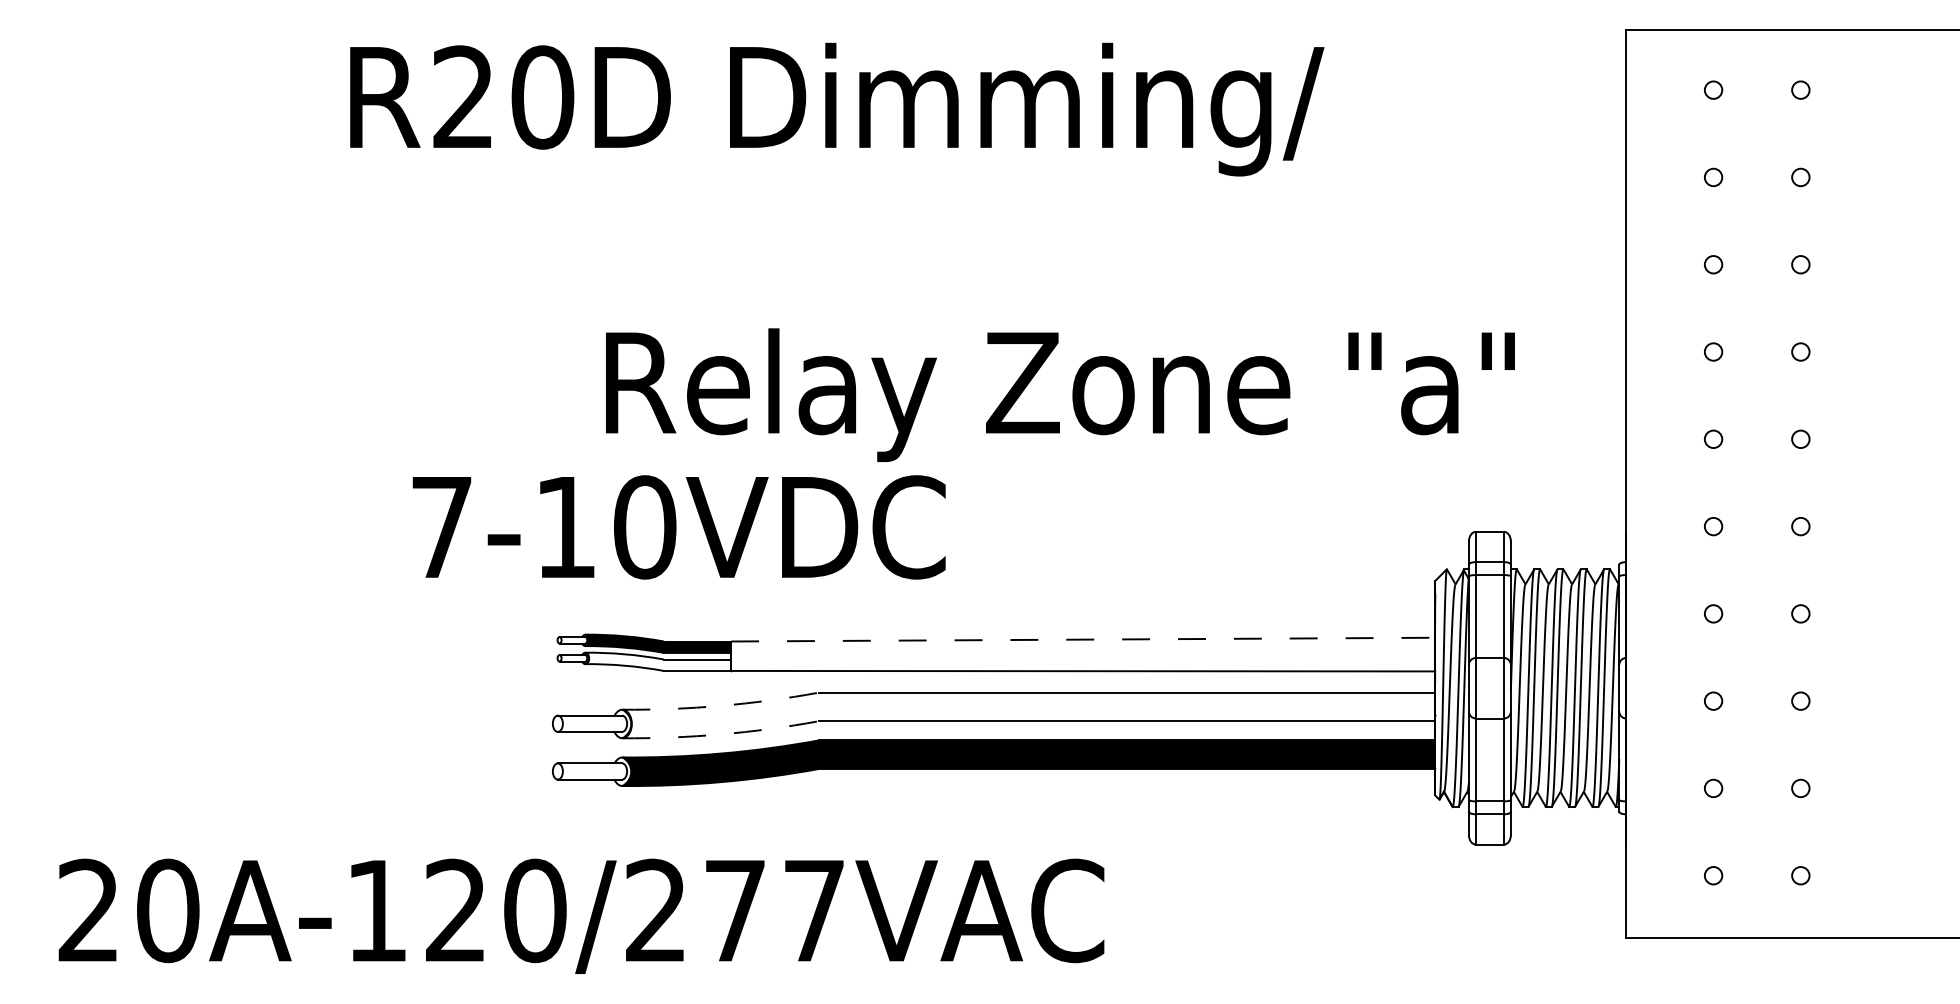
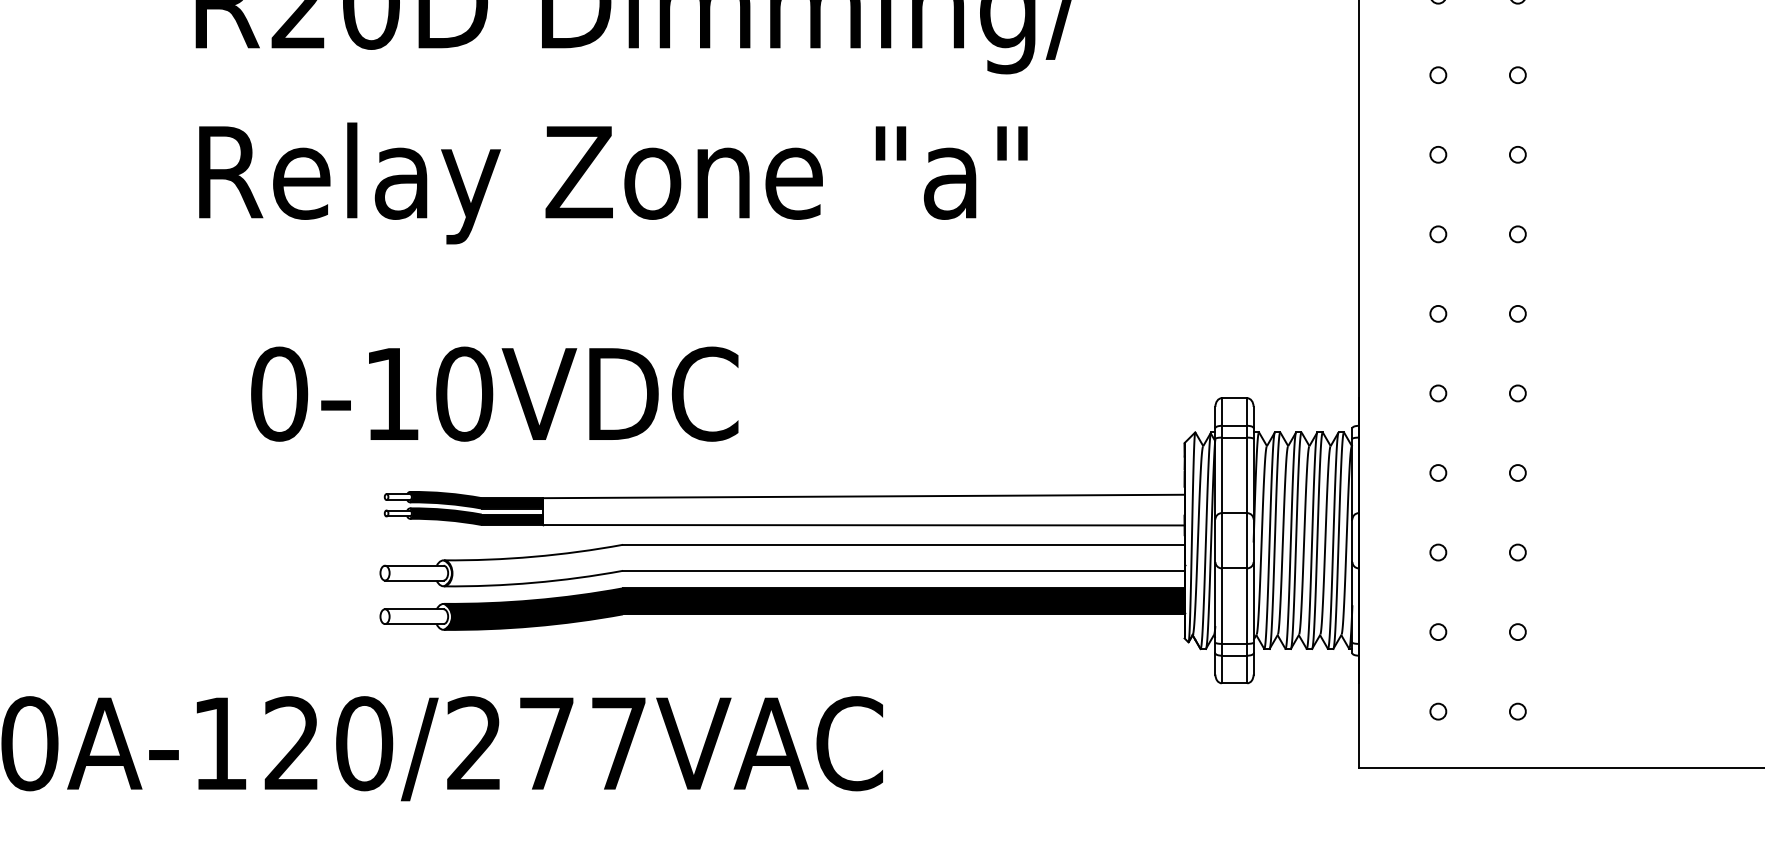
text: (1060, 394) -> (613, 182), moved
text: (441, 527) -> (278, 394), 7-10VDC -> 0-10VDC
line: (1083, 639) -> (864, 496), dashed -> solid
fill: (658, 661) -> (476, 516), added
arc: (721, 705) -> (534, 556), dashed -> solid
arc: (721, 734) -> (534, 582), dashed -> solid

